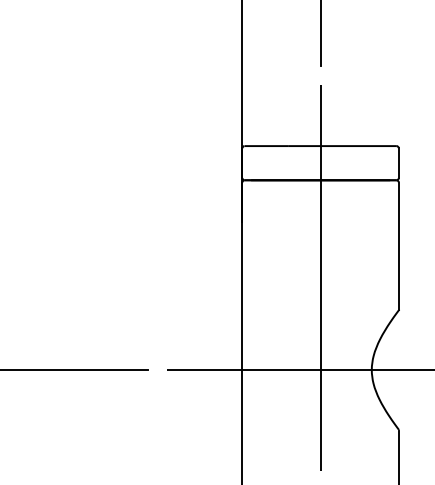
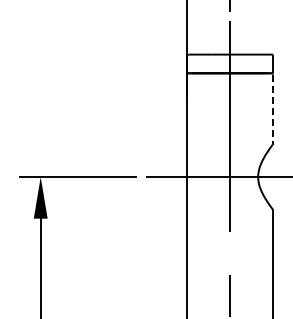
line: (398, 246) -> (272, 109), solid -> dashed

